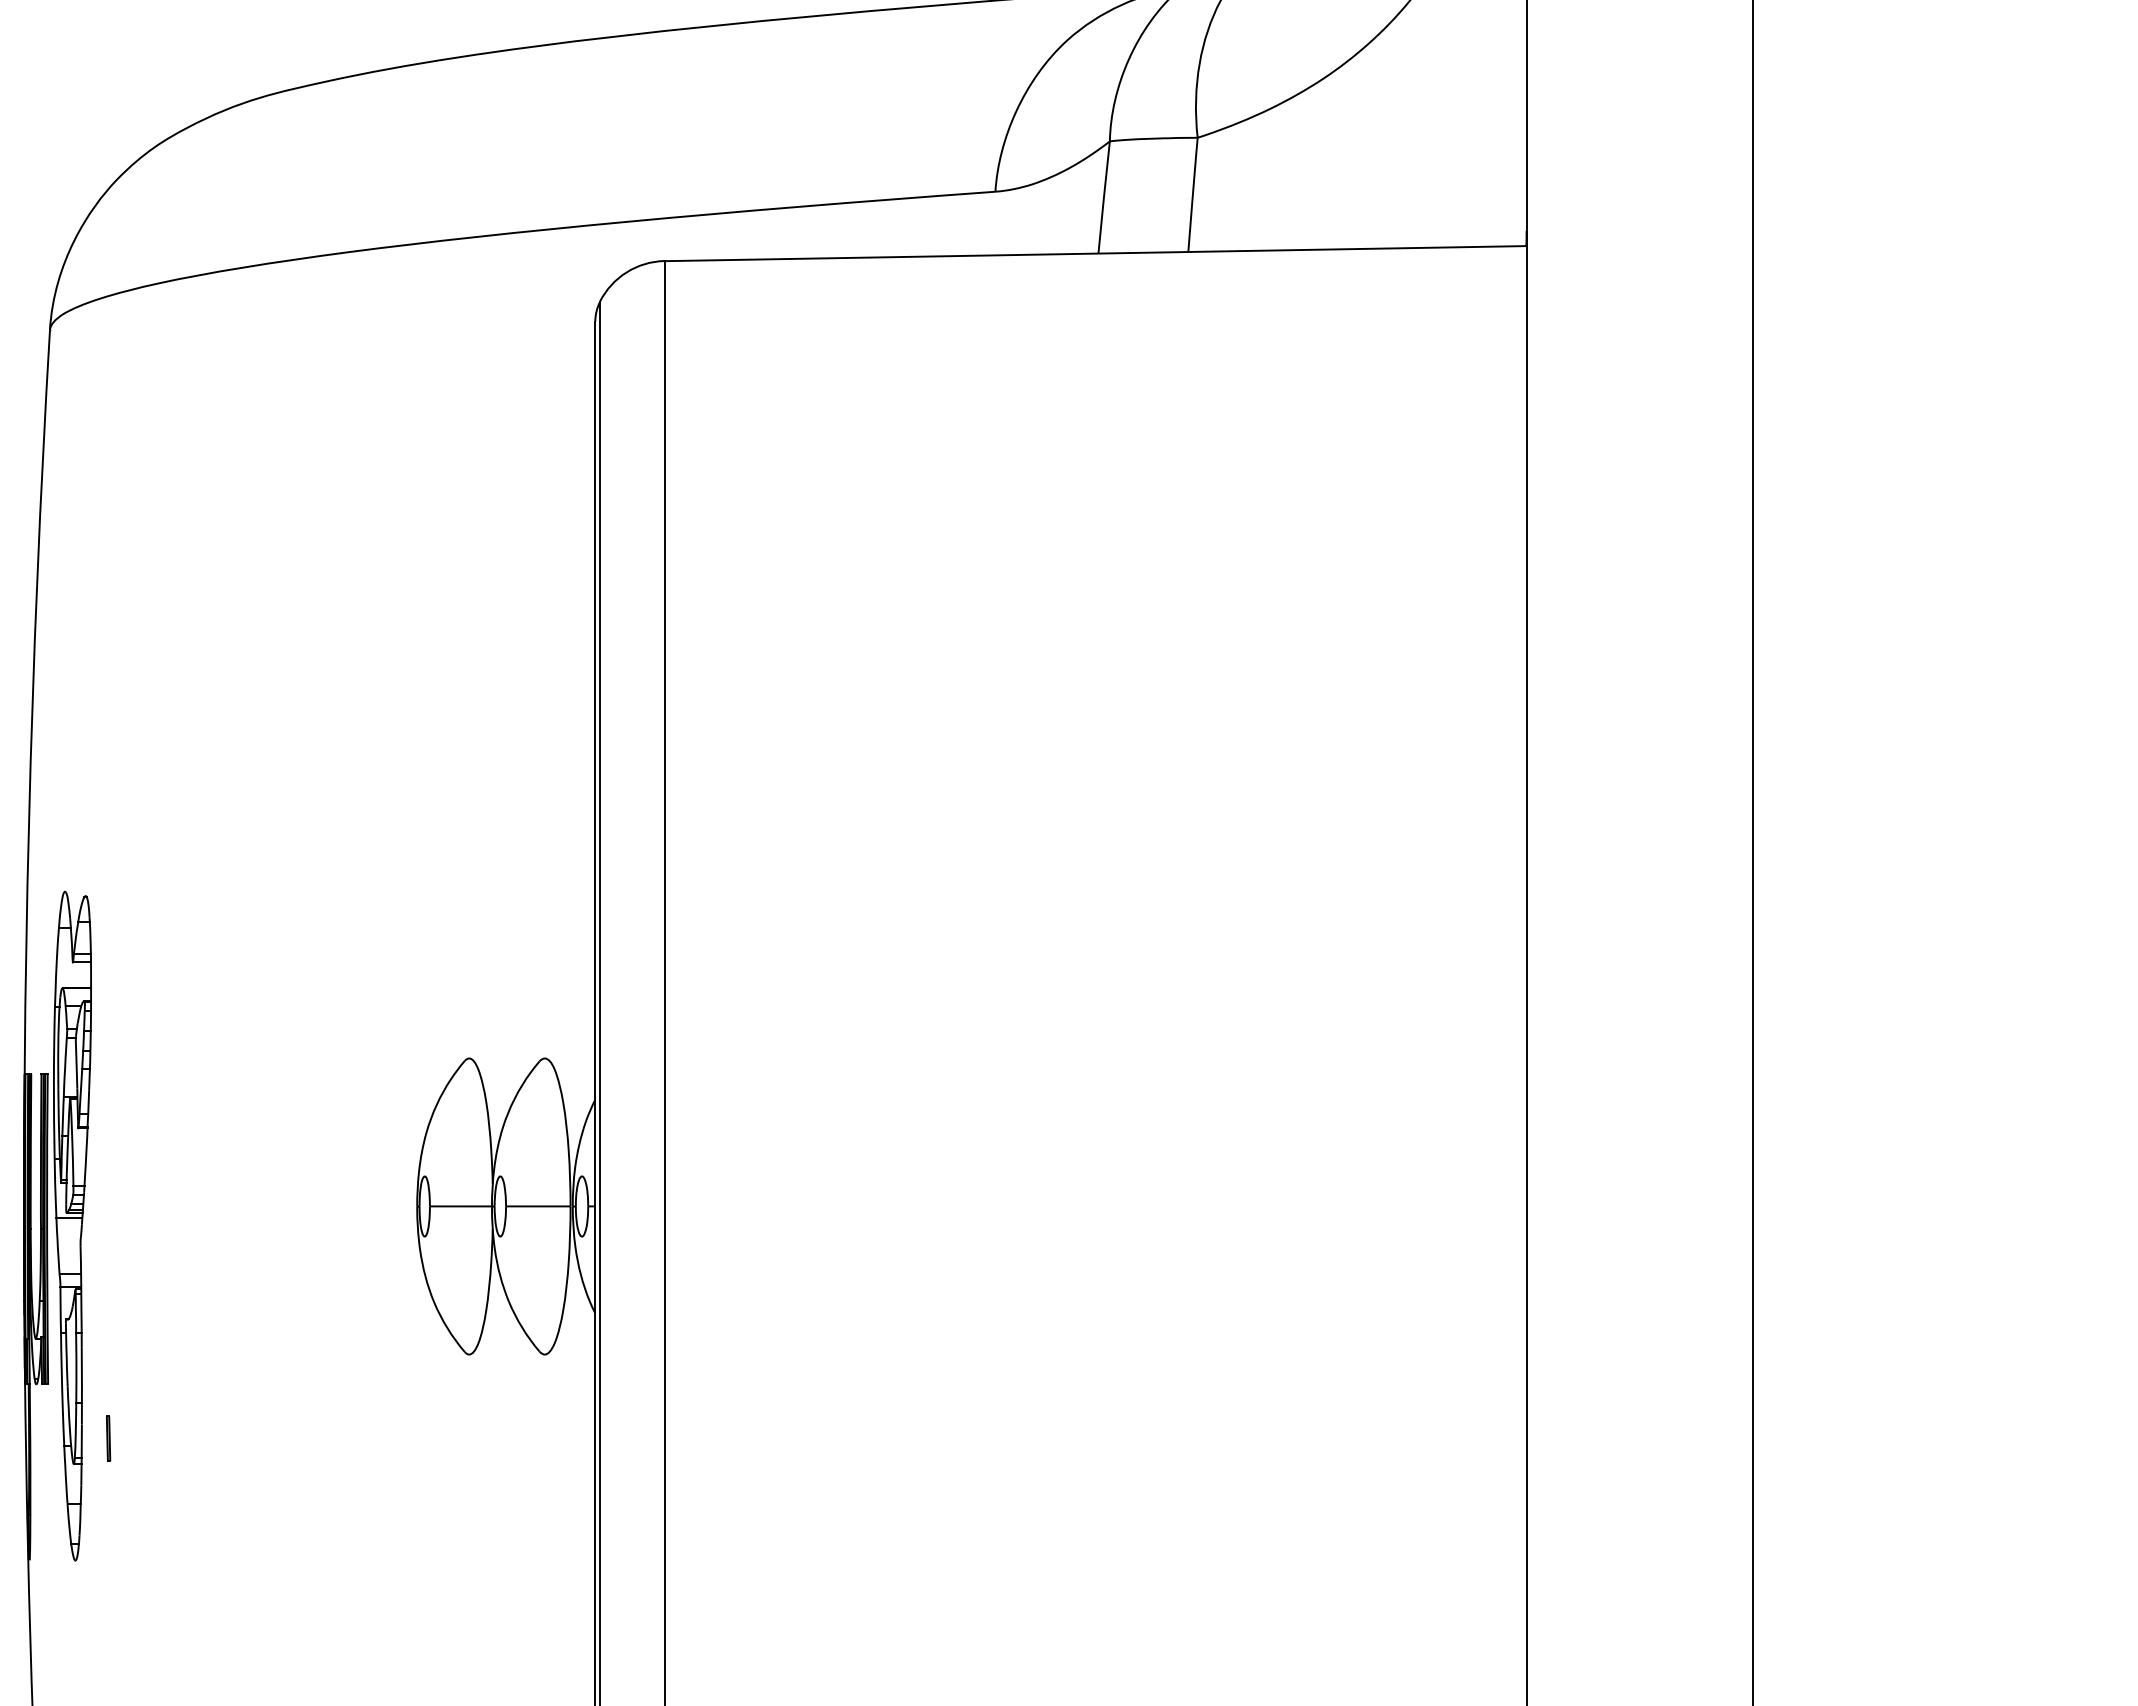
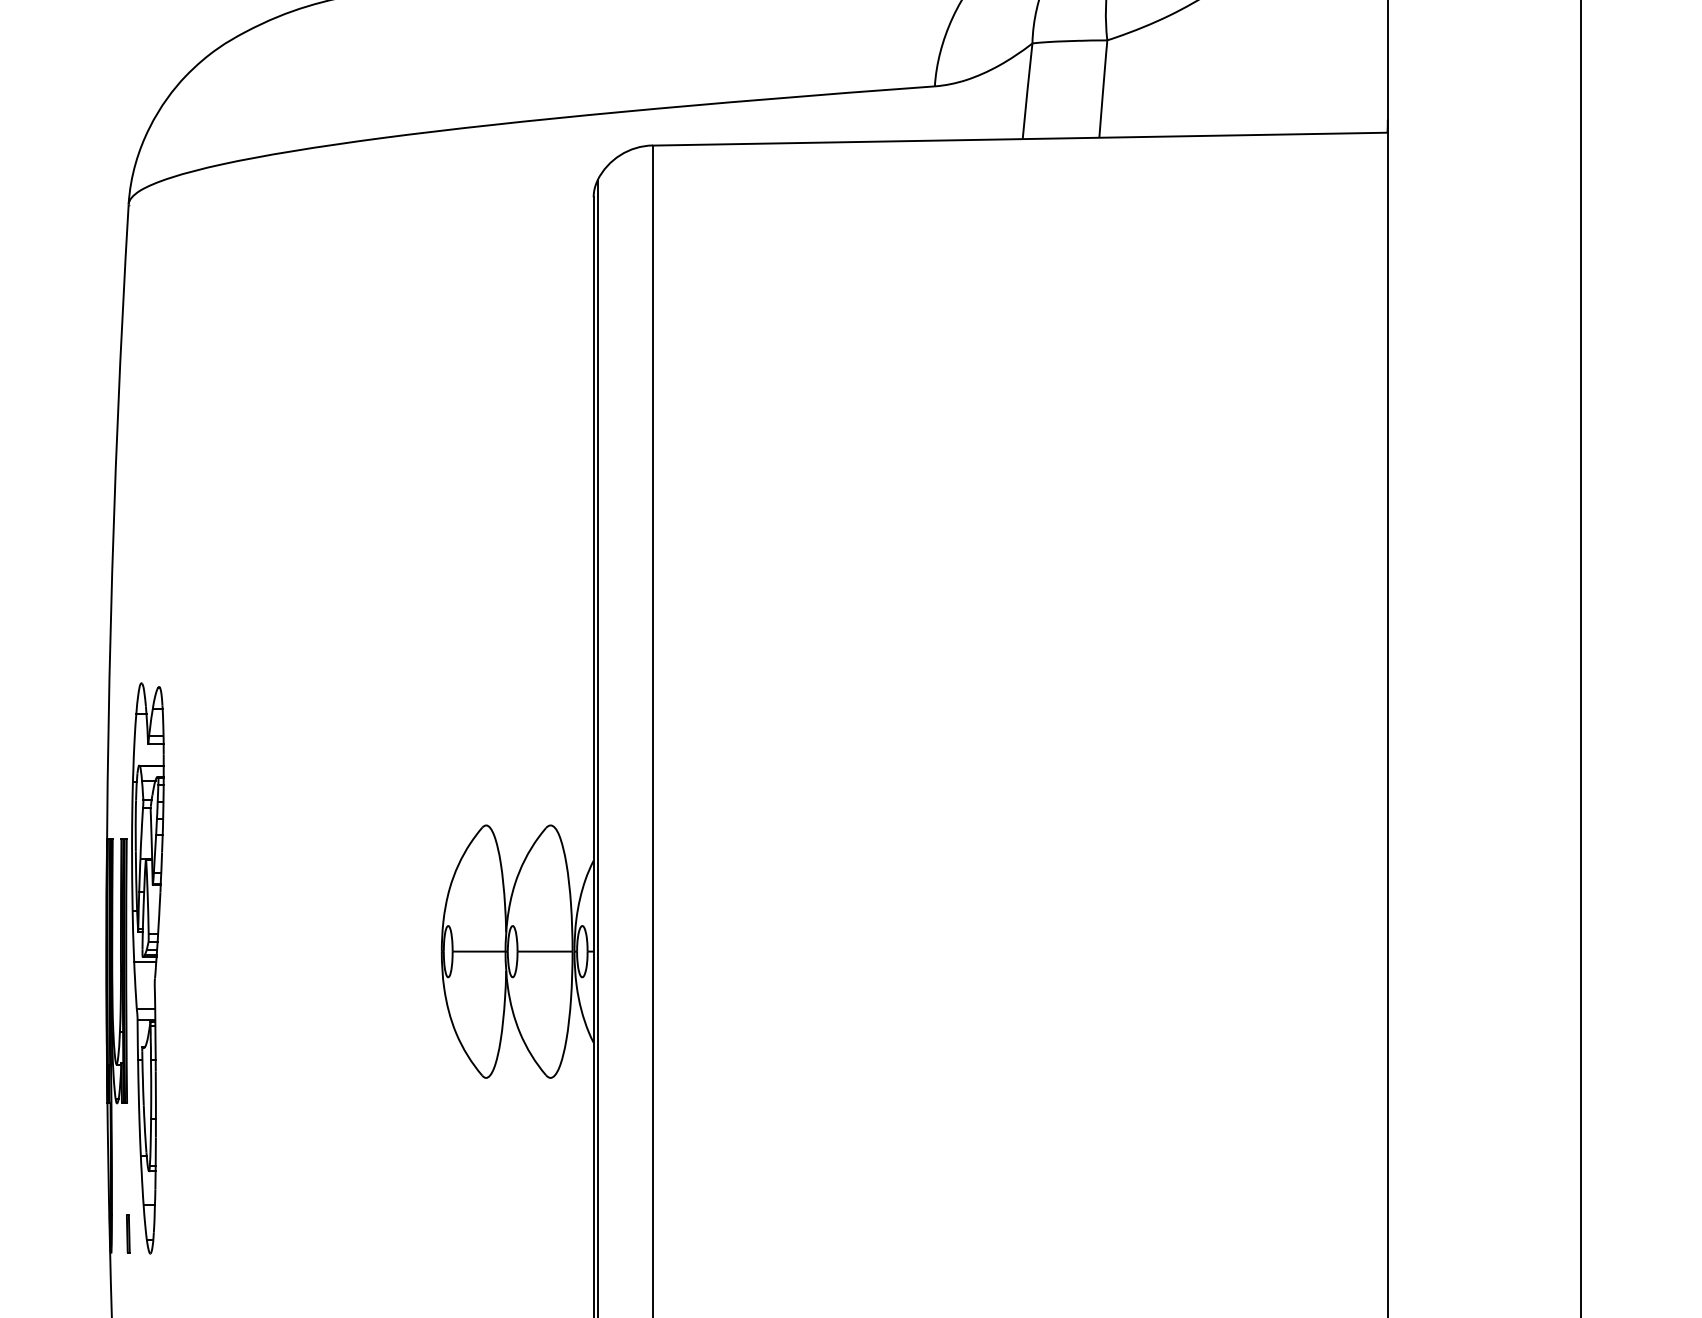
part: (108, 1438) -> (128, 1233), moved

